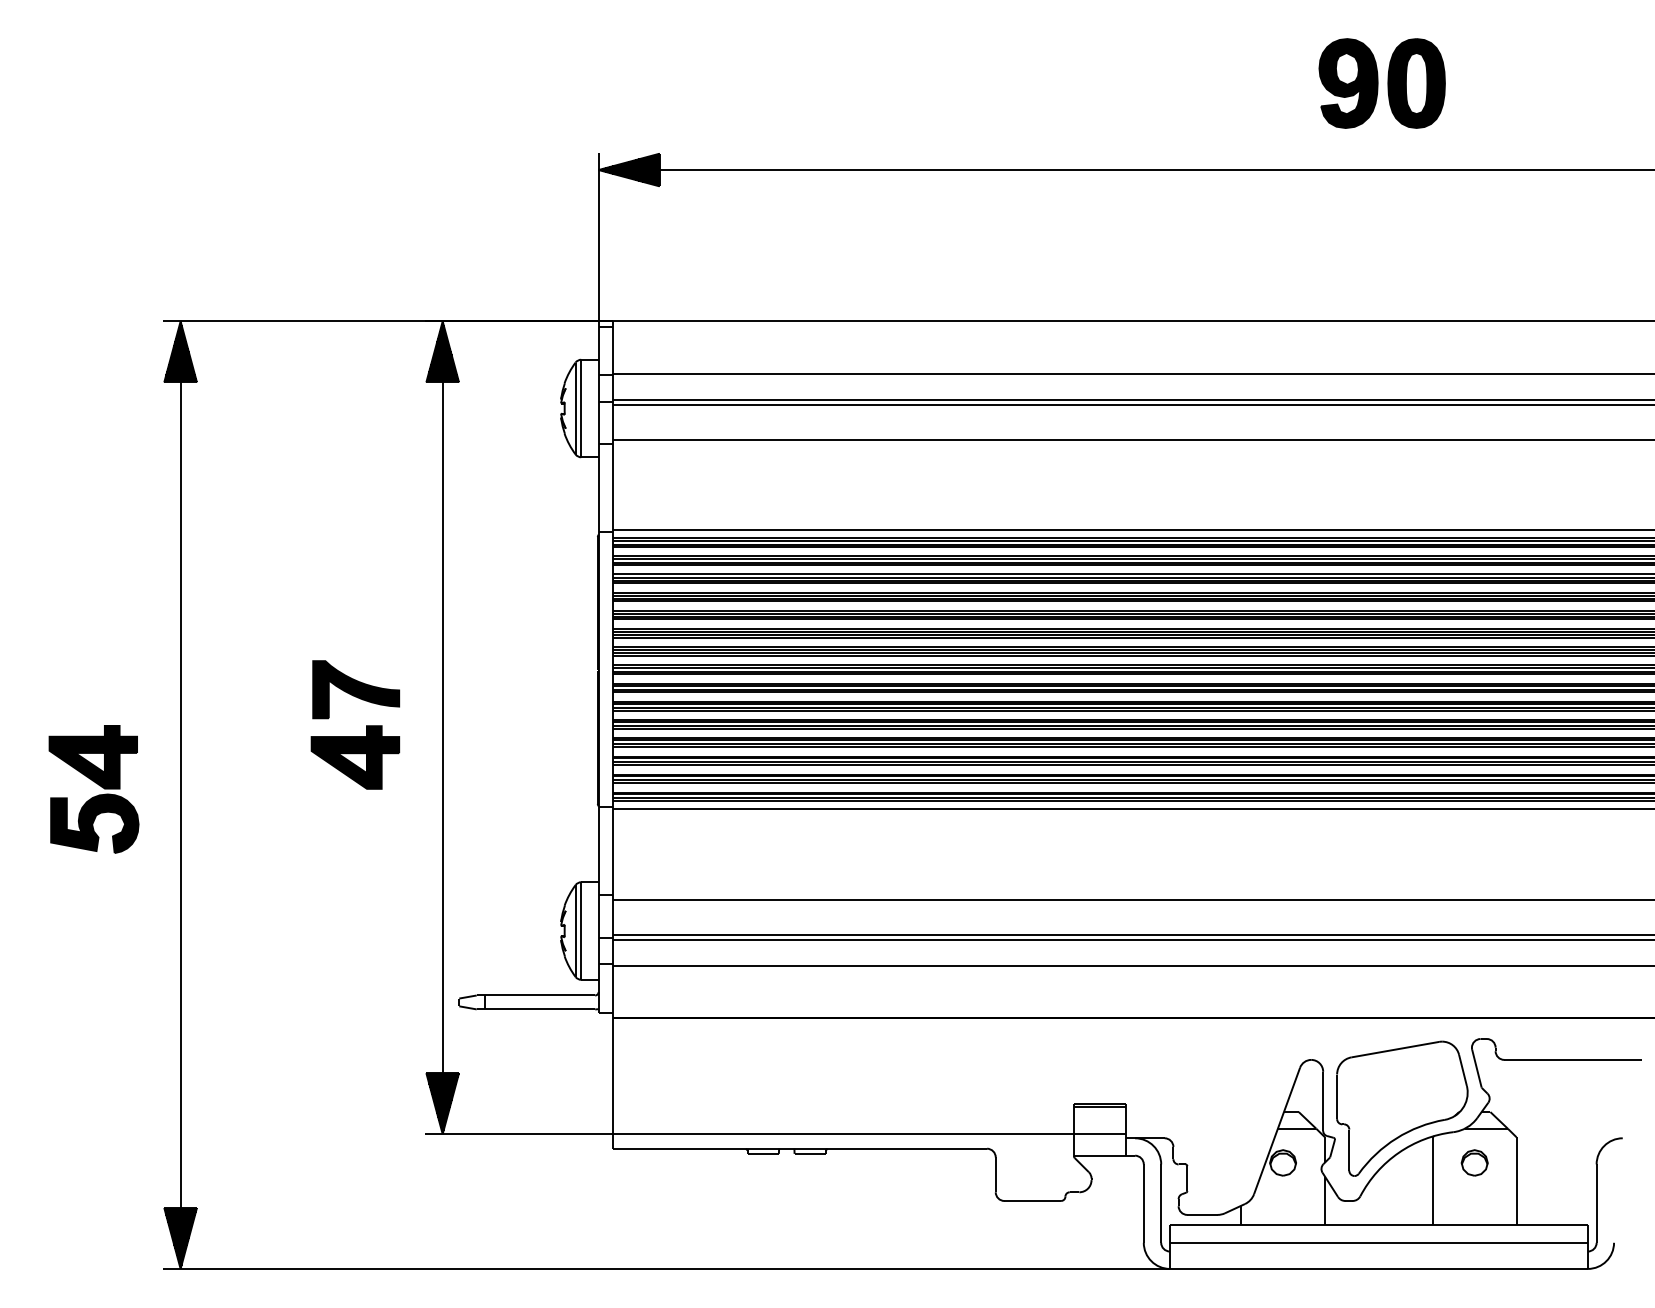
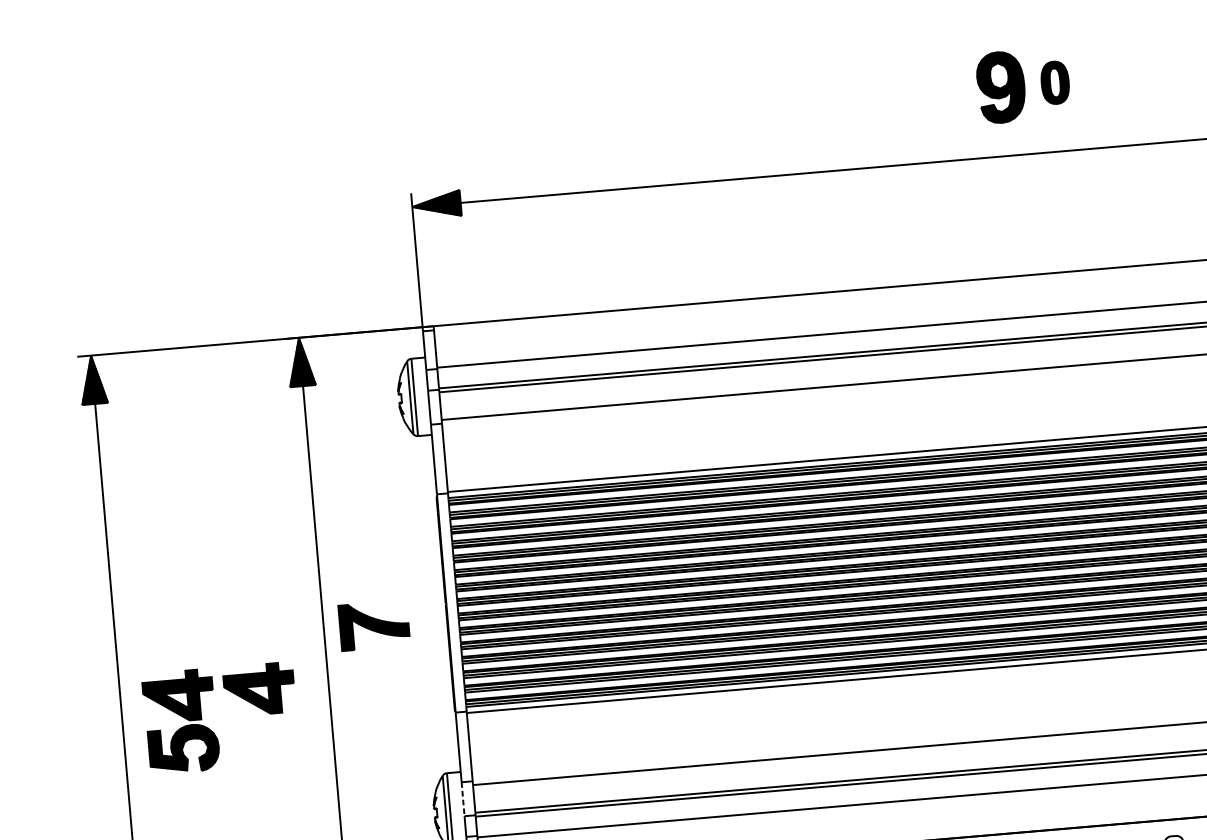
part: (1416, 83) -> (1055, 82), size x0.6
part: (356, 689) -> (374, 625), moved
part: (95, 783) -> (181, 717), moved
line: (598, 917) -> (463, 799), solid -> dashed

